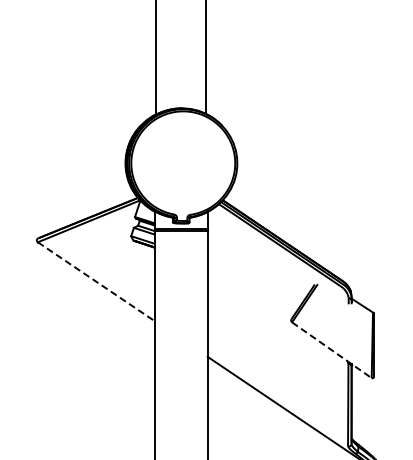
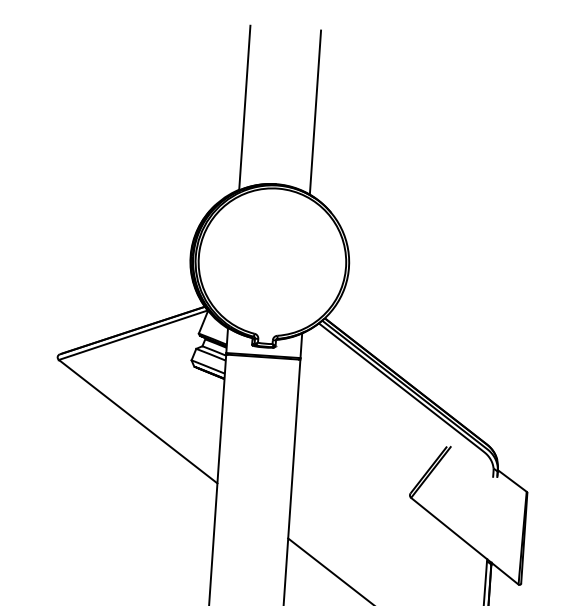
line: (96, 281) -> (138, 421), dashed -> solid
line: (331, 350) -> (464, 541), dashed -> solid

